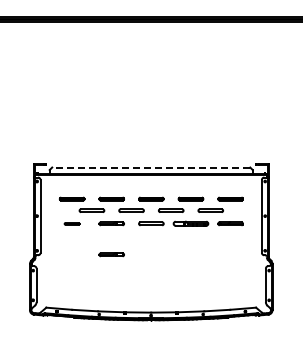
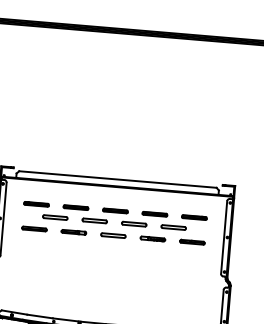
line: (150, 167) -> (117, 179), dashed -> solid
part: (71, 223) -> (33, 228), size x1.67
part: (190, 223) -> (152, 238), size x0.71
part: (111, 254) -> (71, 262), removed

